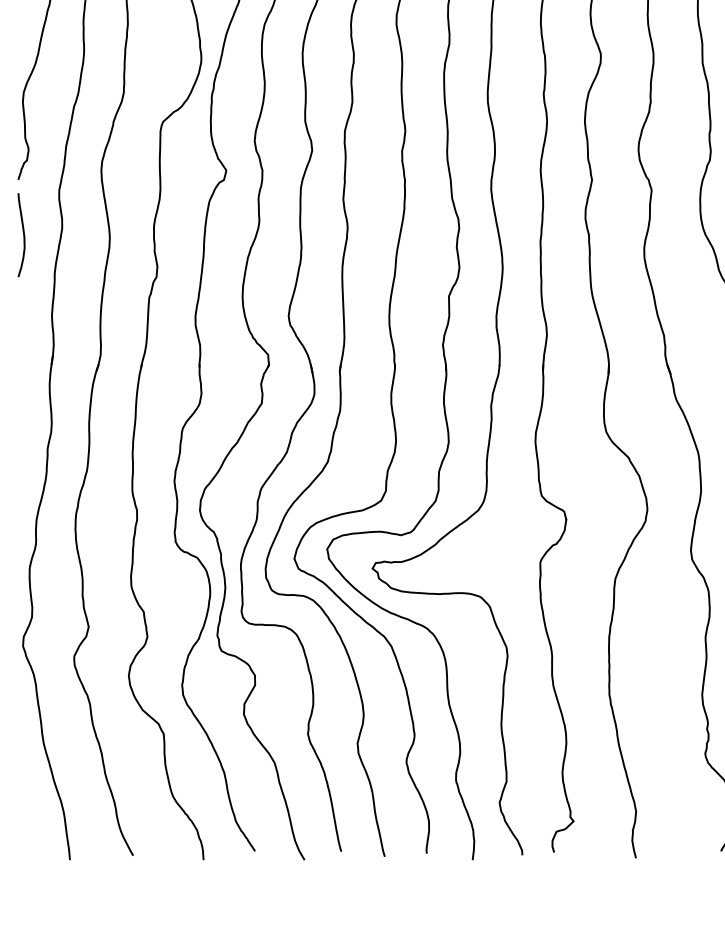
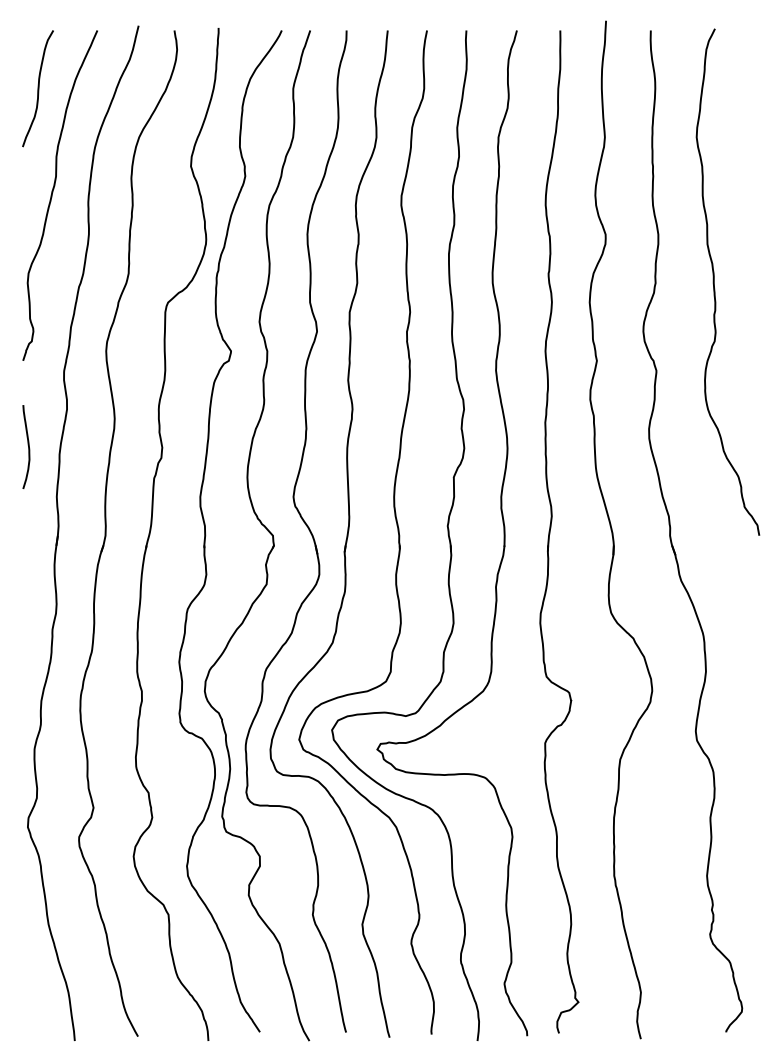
curve: (22, 233) -> (27, 445), moved

